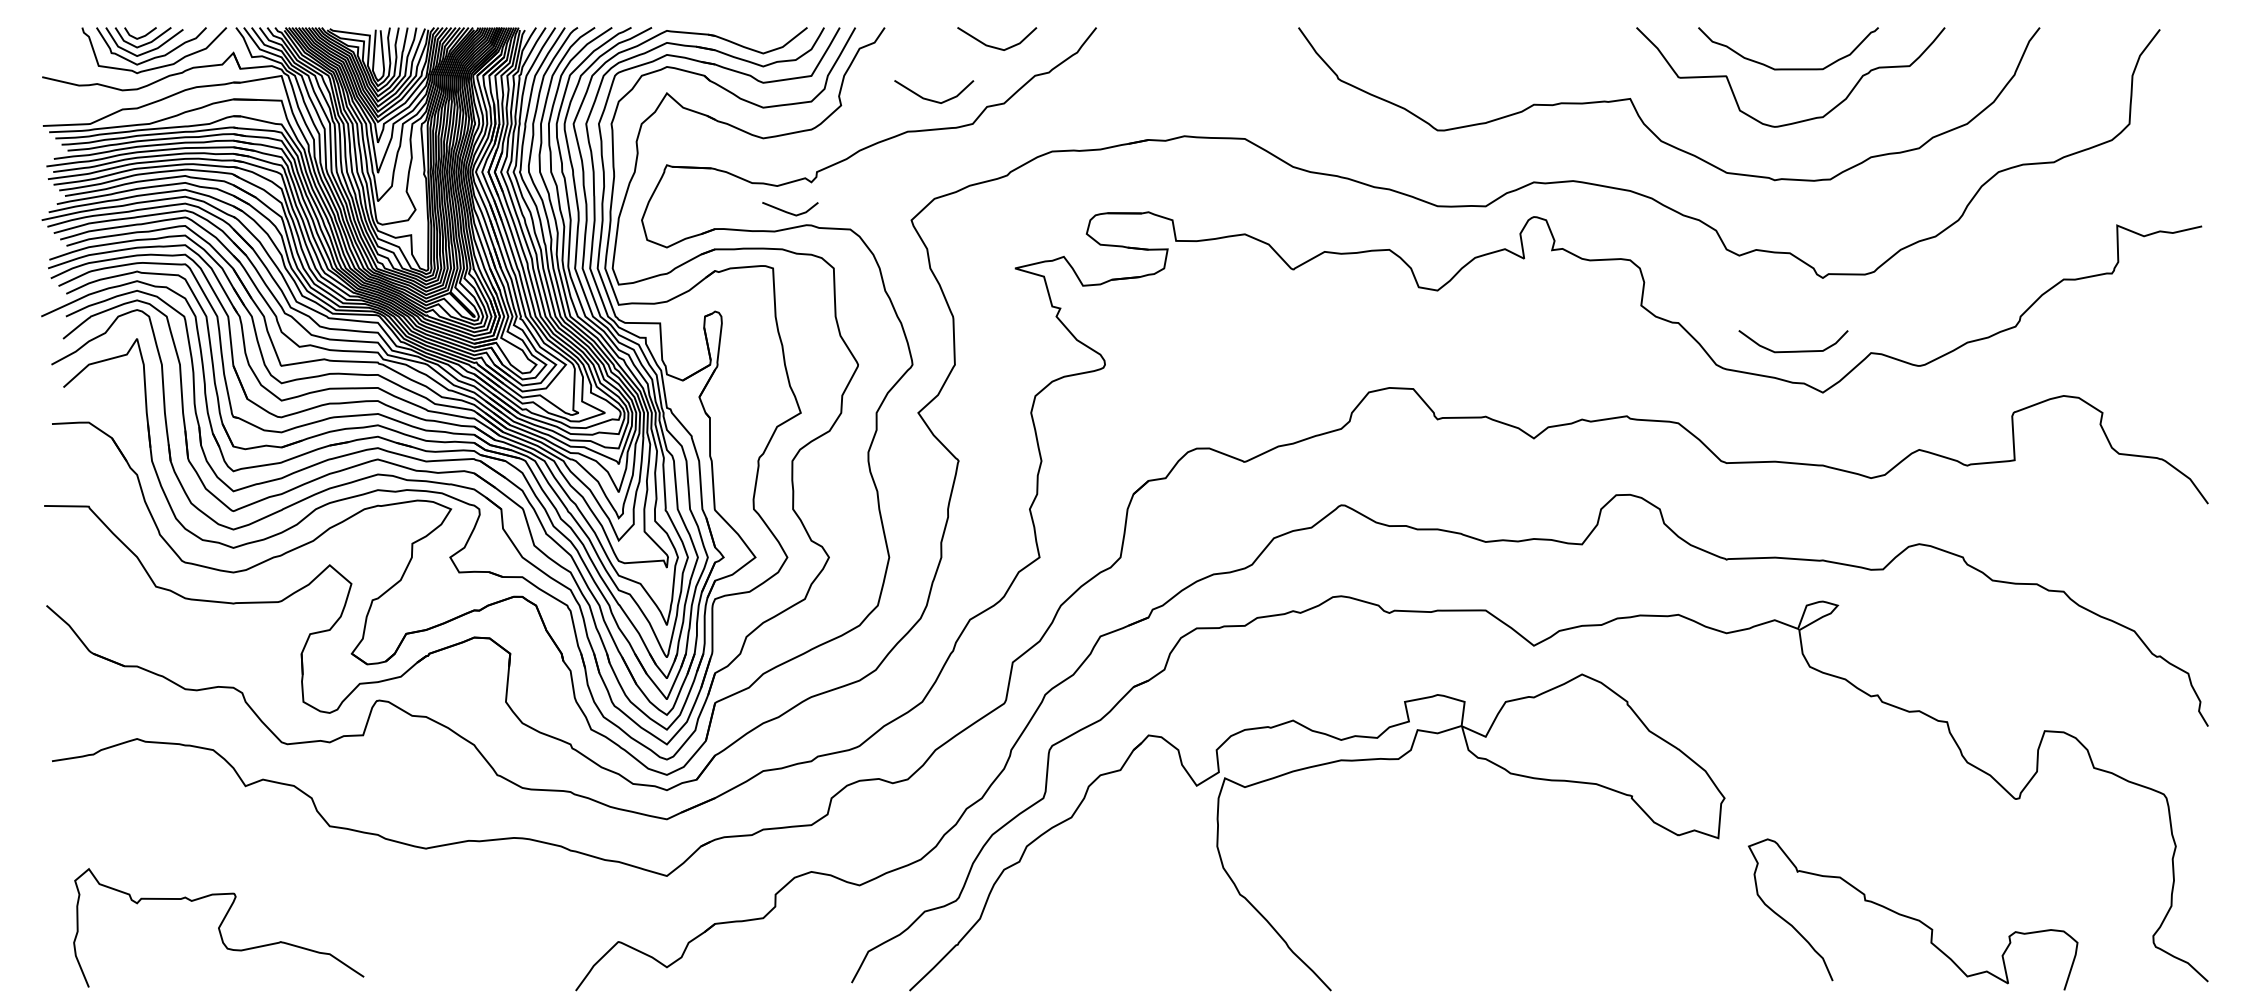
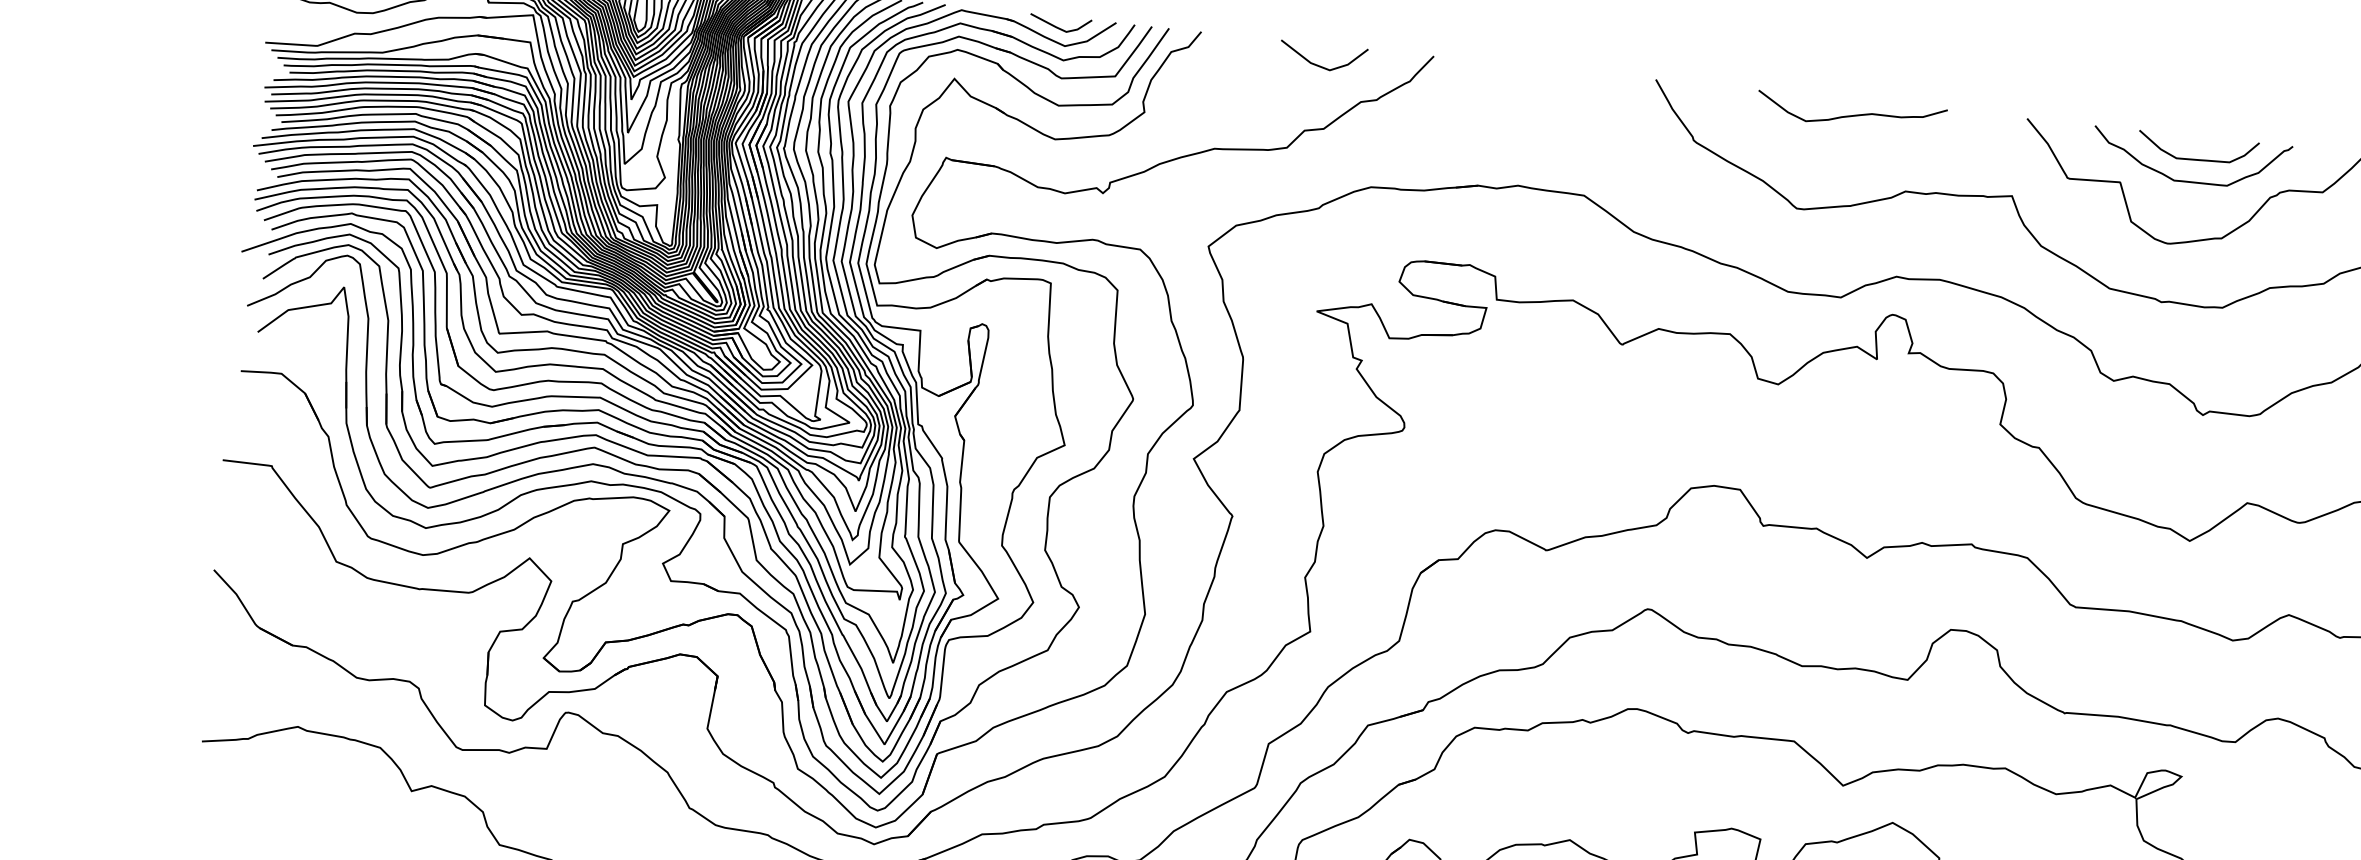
curve: (1479, 40) -> (1853, 114), added
line: (931, 99) -> (1244, 116), removed
line: (790, 212) -> (1060, 27), moved
curve: (1793, 350) -> (2197, 158), moved

